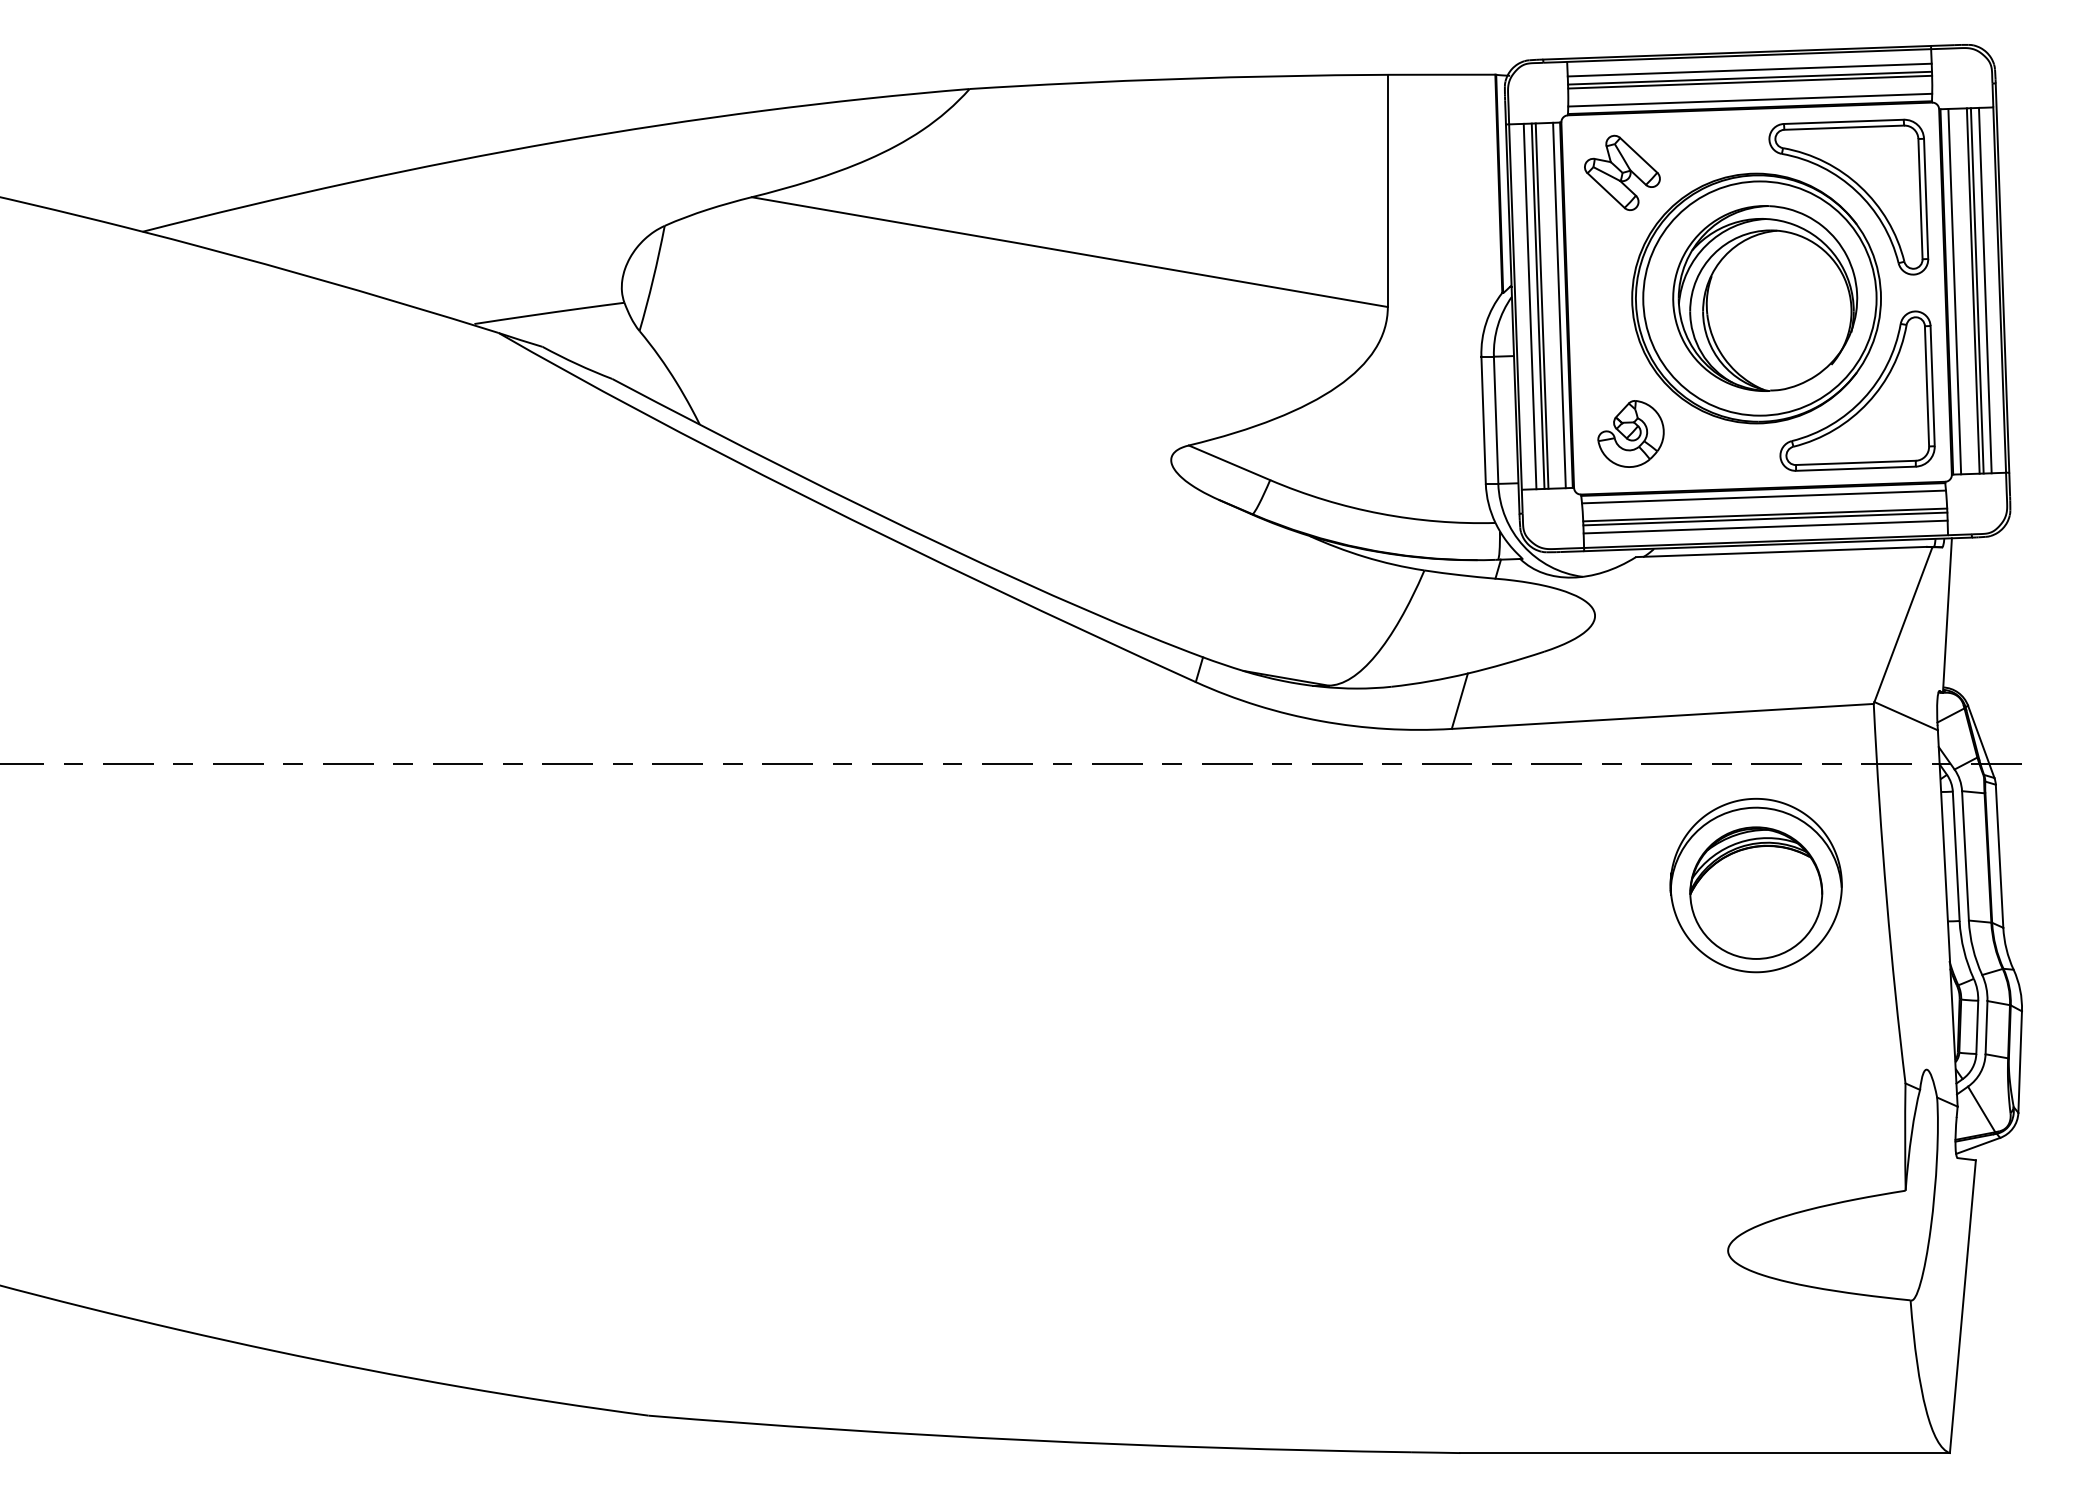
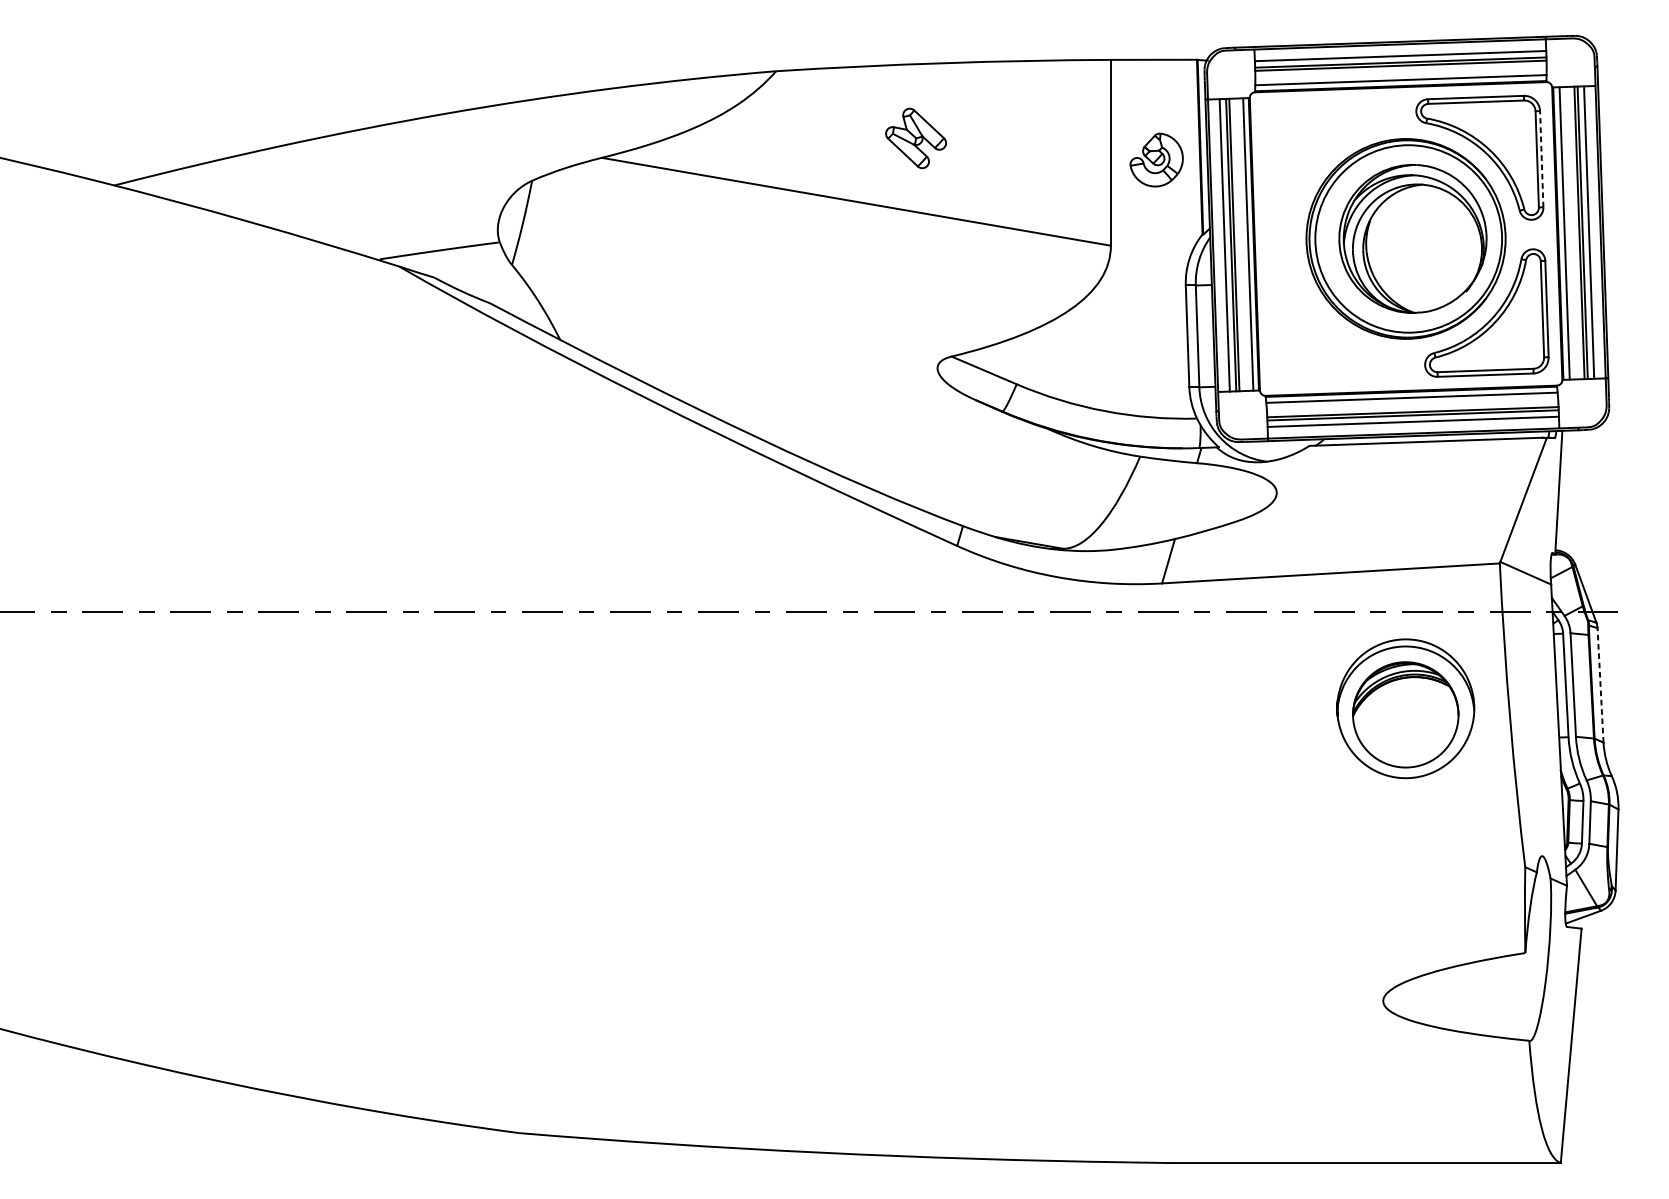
part: (1622, 172) -> (916, 138), moved
line: (1926, 198) -> (1542, 158), solid -> dashed
part: (1630, 433) -> (1156, 159), moved
line: (1999, 856) -> (1600, 685), solid -> dashed

